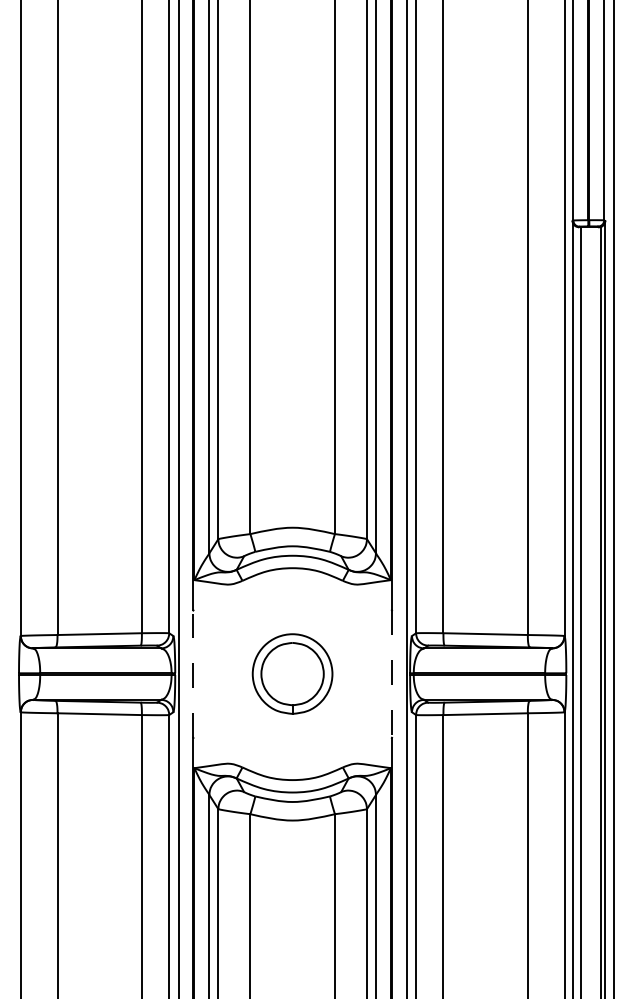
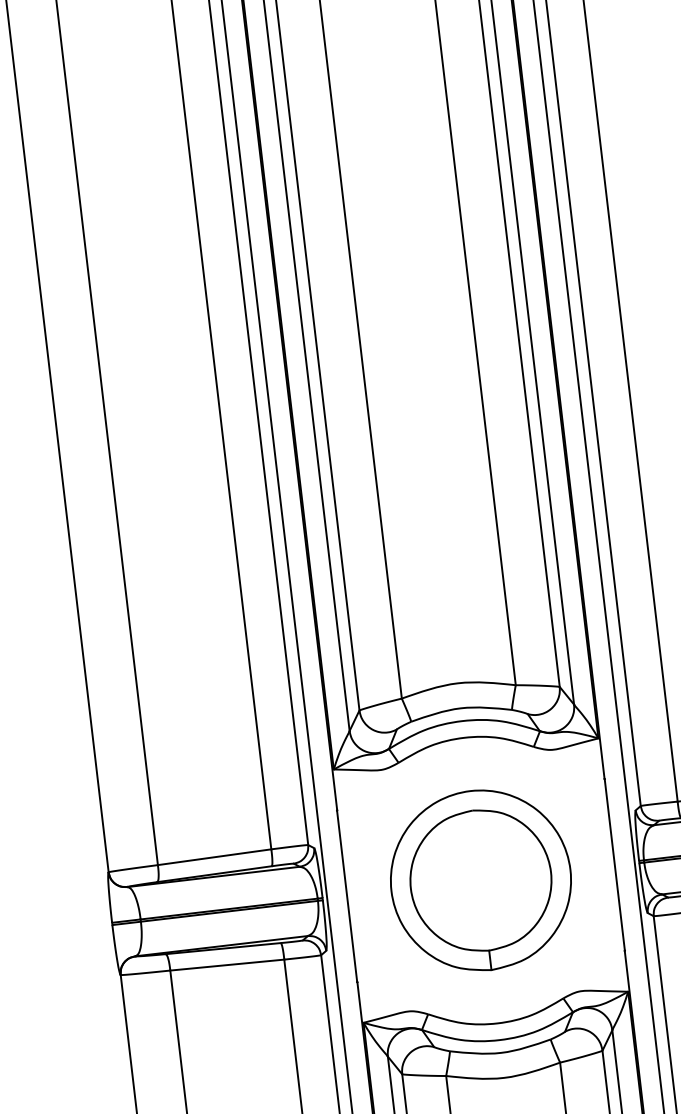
part: (292, 673) -> (480, 879), size x1.67
line: (193, 674) -> (347, 896), dashed -> solid
line: (392, 674) -> (615, 865), dashed -> solid

